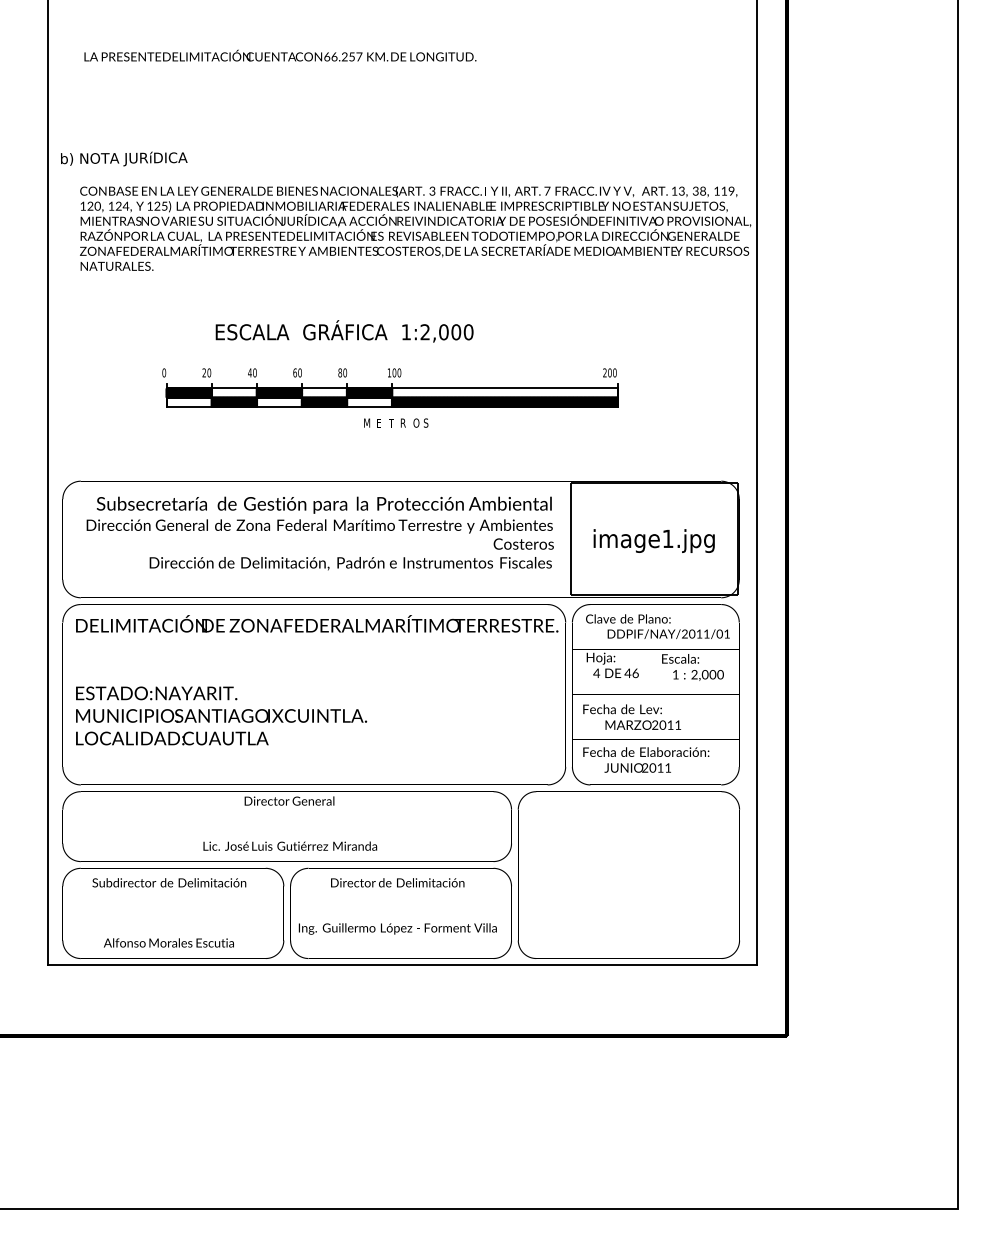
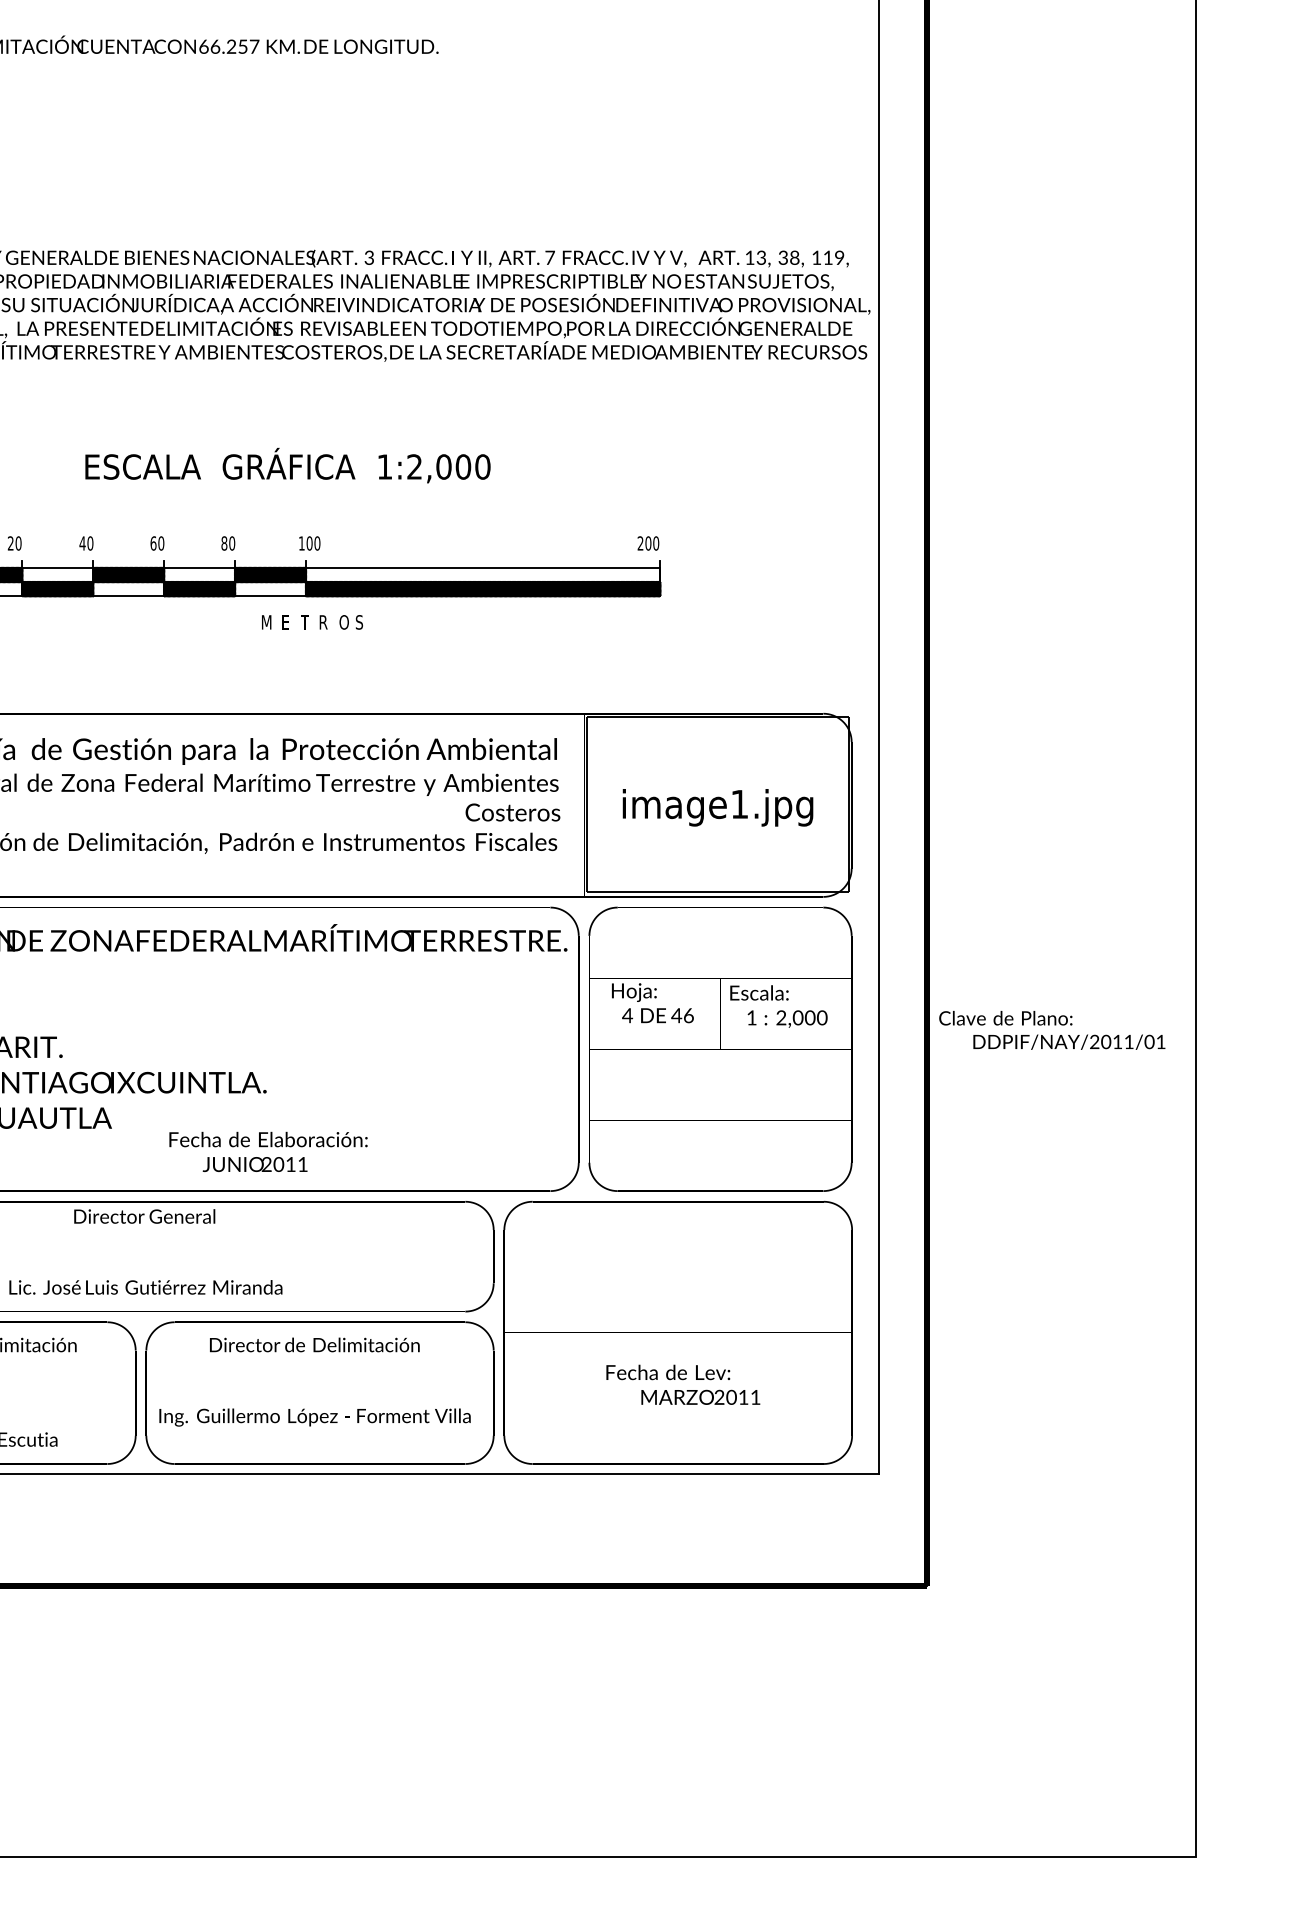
text: (344, 331) -> (287, 465), moved
text: (657, 626) -> (1051, 1030), moved
text: (631, 716) -> (682, 1383), moved
text: (646, 759) -> (268, 1151), moved

